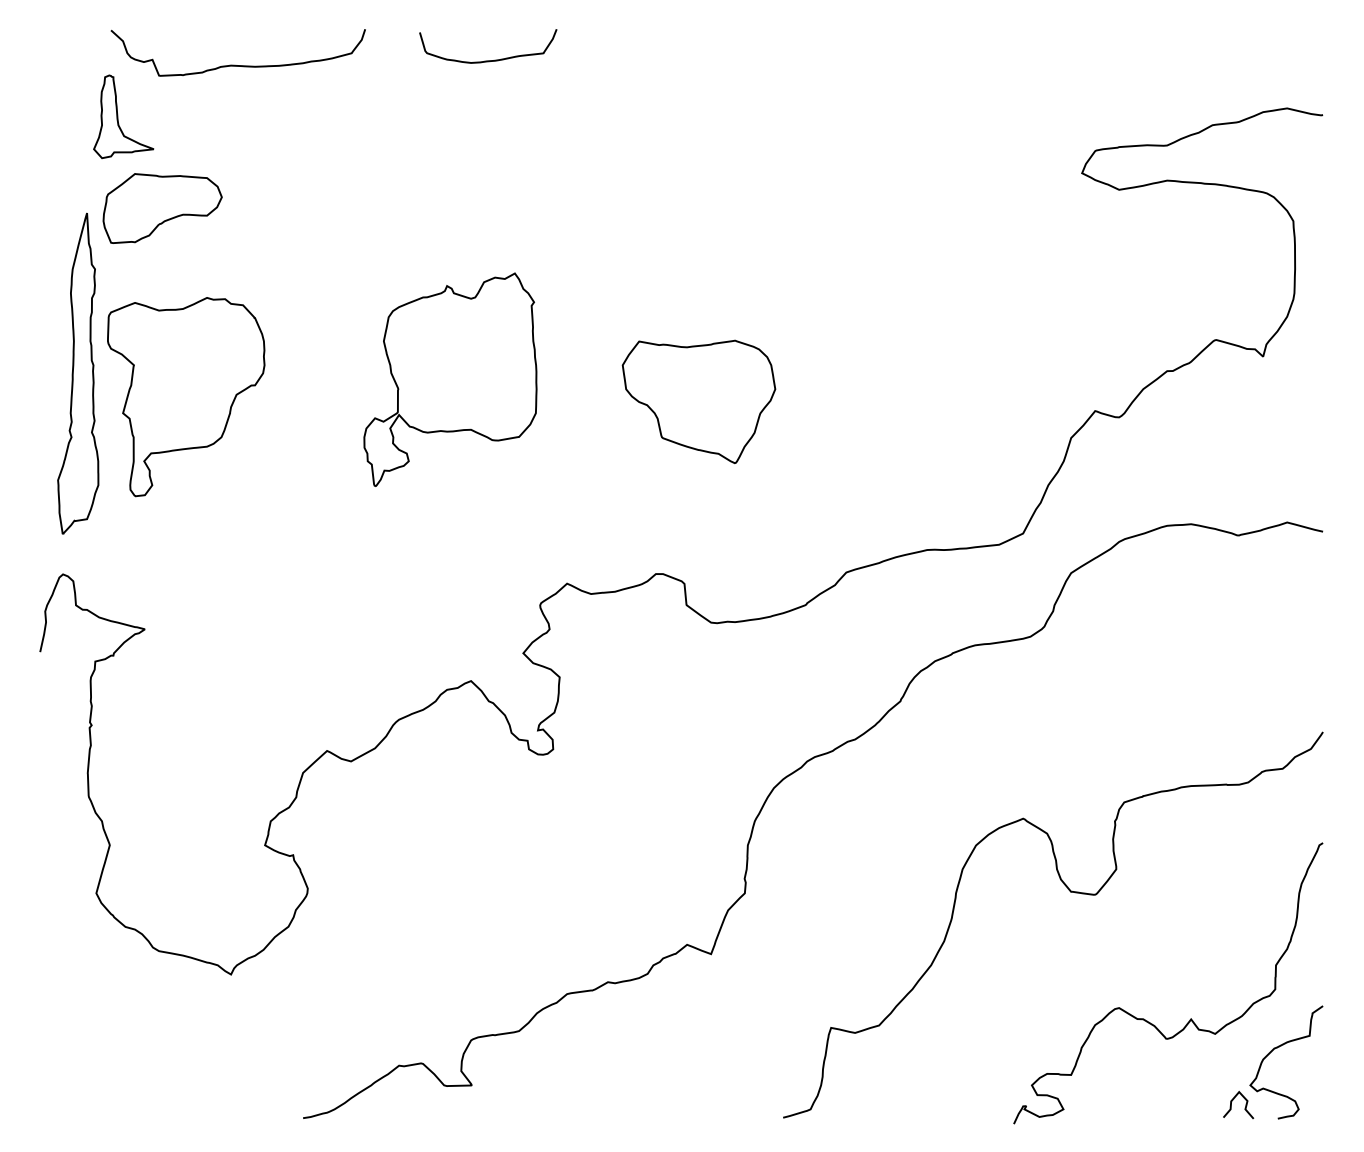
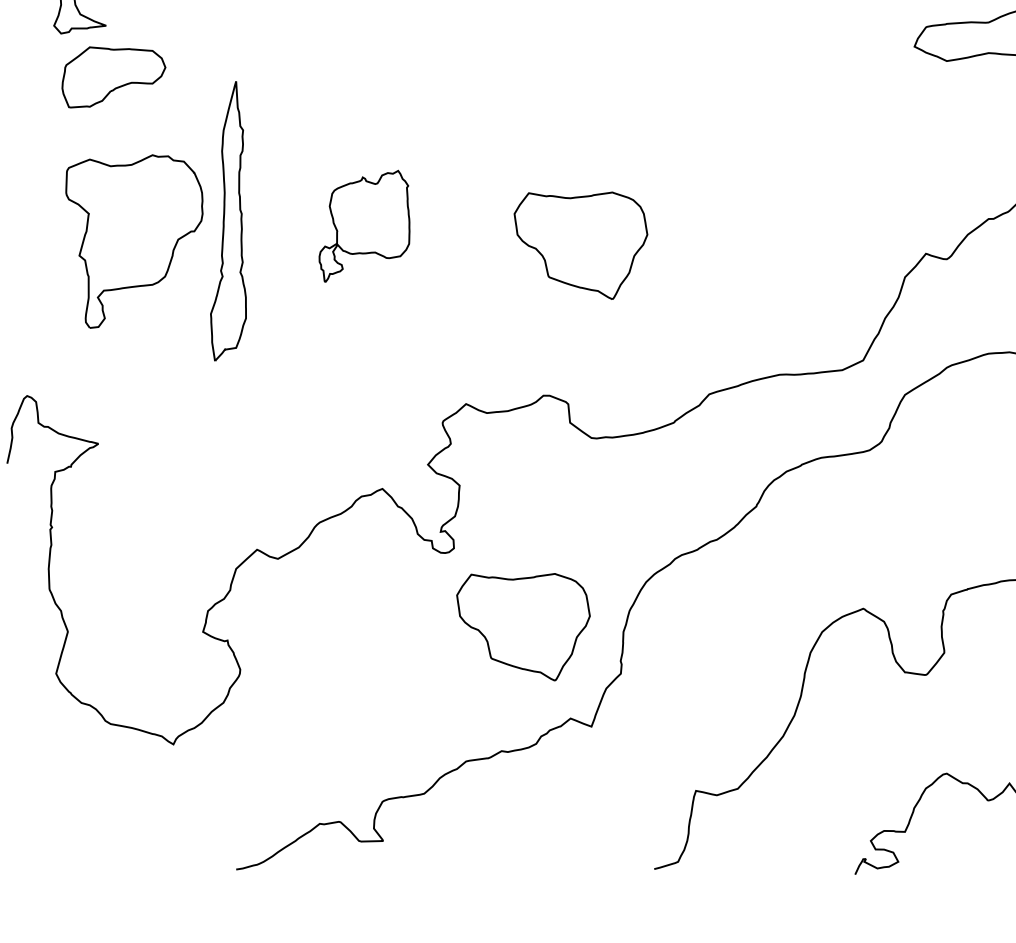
part: (78, 373) -> (228, 221), moved
part: (450, 379) -> (364, 226), size x0.6
part: (632, 839) -> (523, 626), added

